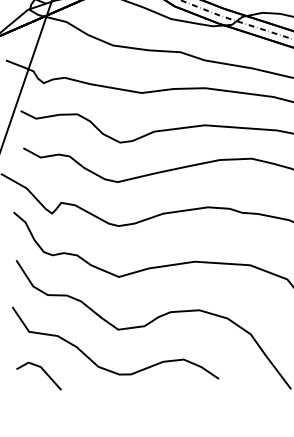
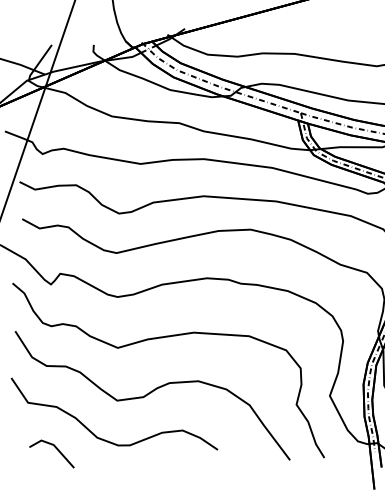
line: (42, 370) -> (55, 448), moved

